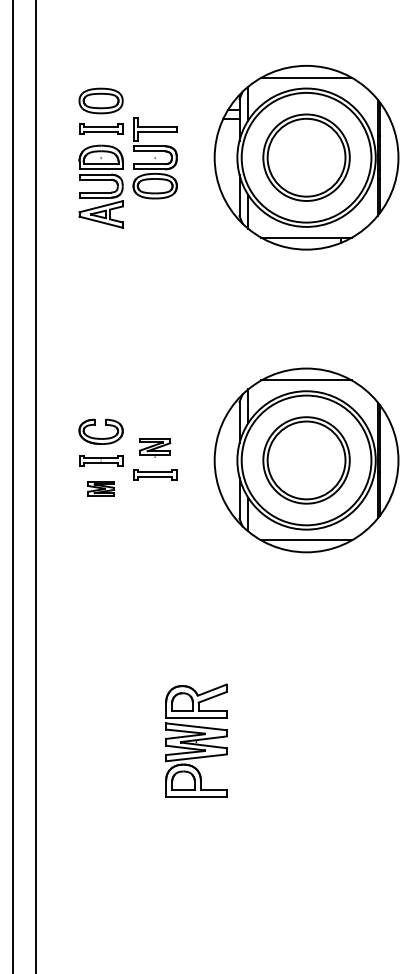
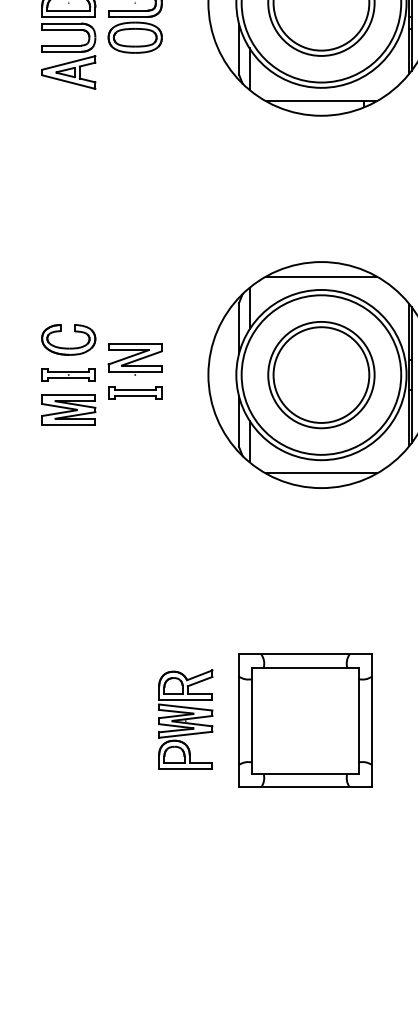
part: (154, 447) -> (134, 359), size x1.43
part: (100, 488) -> (67, 409), size x1.67
part: (195, 740) -> (184, 719), size x0.71
part: (293, 741) -> (305, 720), added

